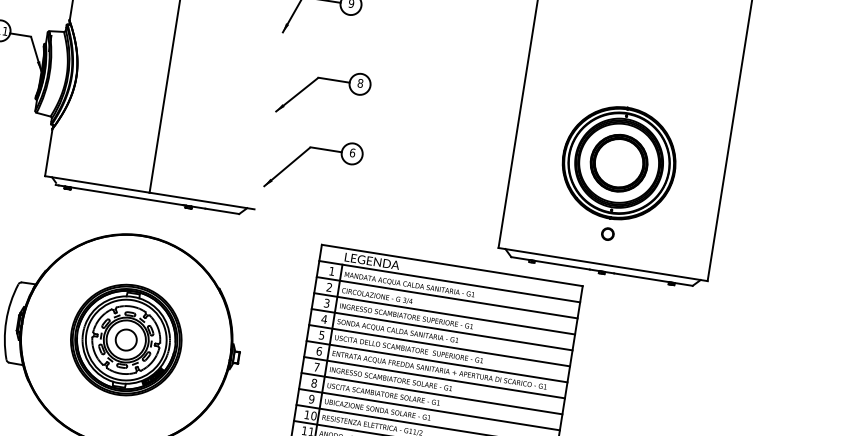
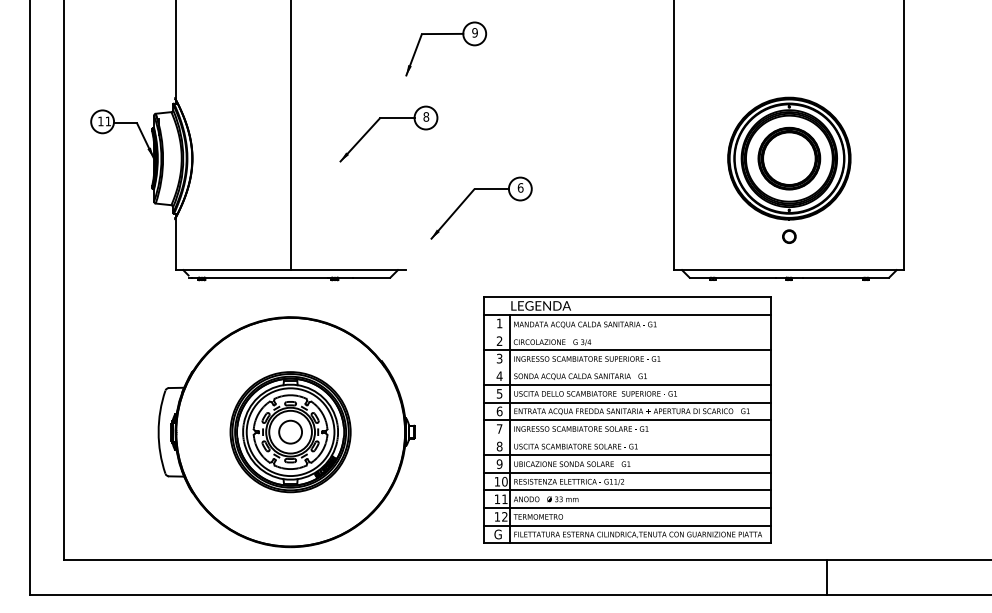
part: (325, 79) -> (388, 118), moved
part: (305, 152) -> (470, 195), moved
line: (446, 297) -> (627, 332), removed
line: (441, 329) -> (627, 367), removed
line: (431, 393) -> (627, 437), removed

